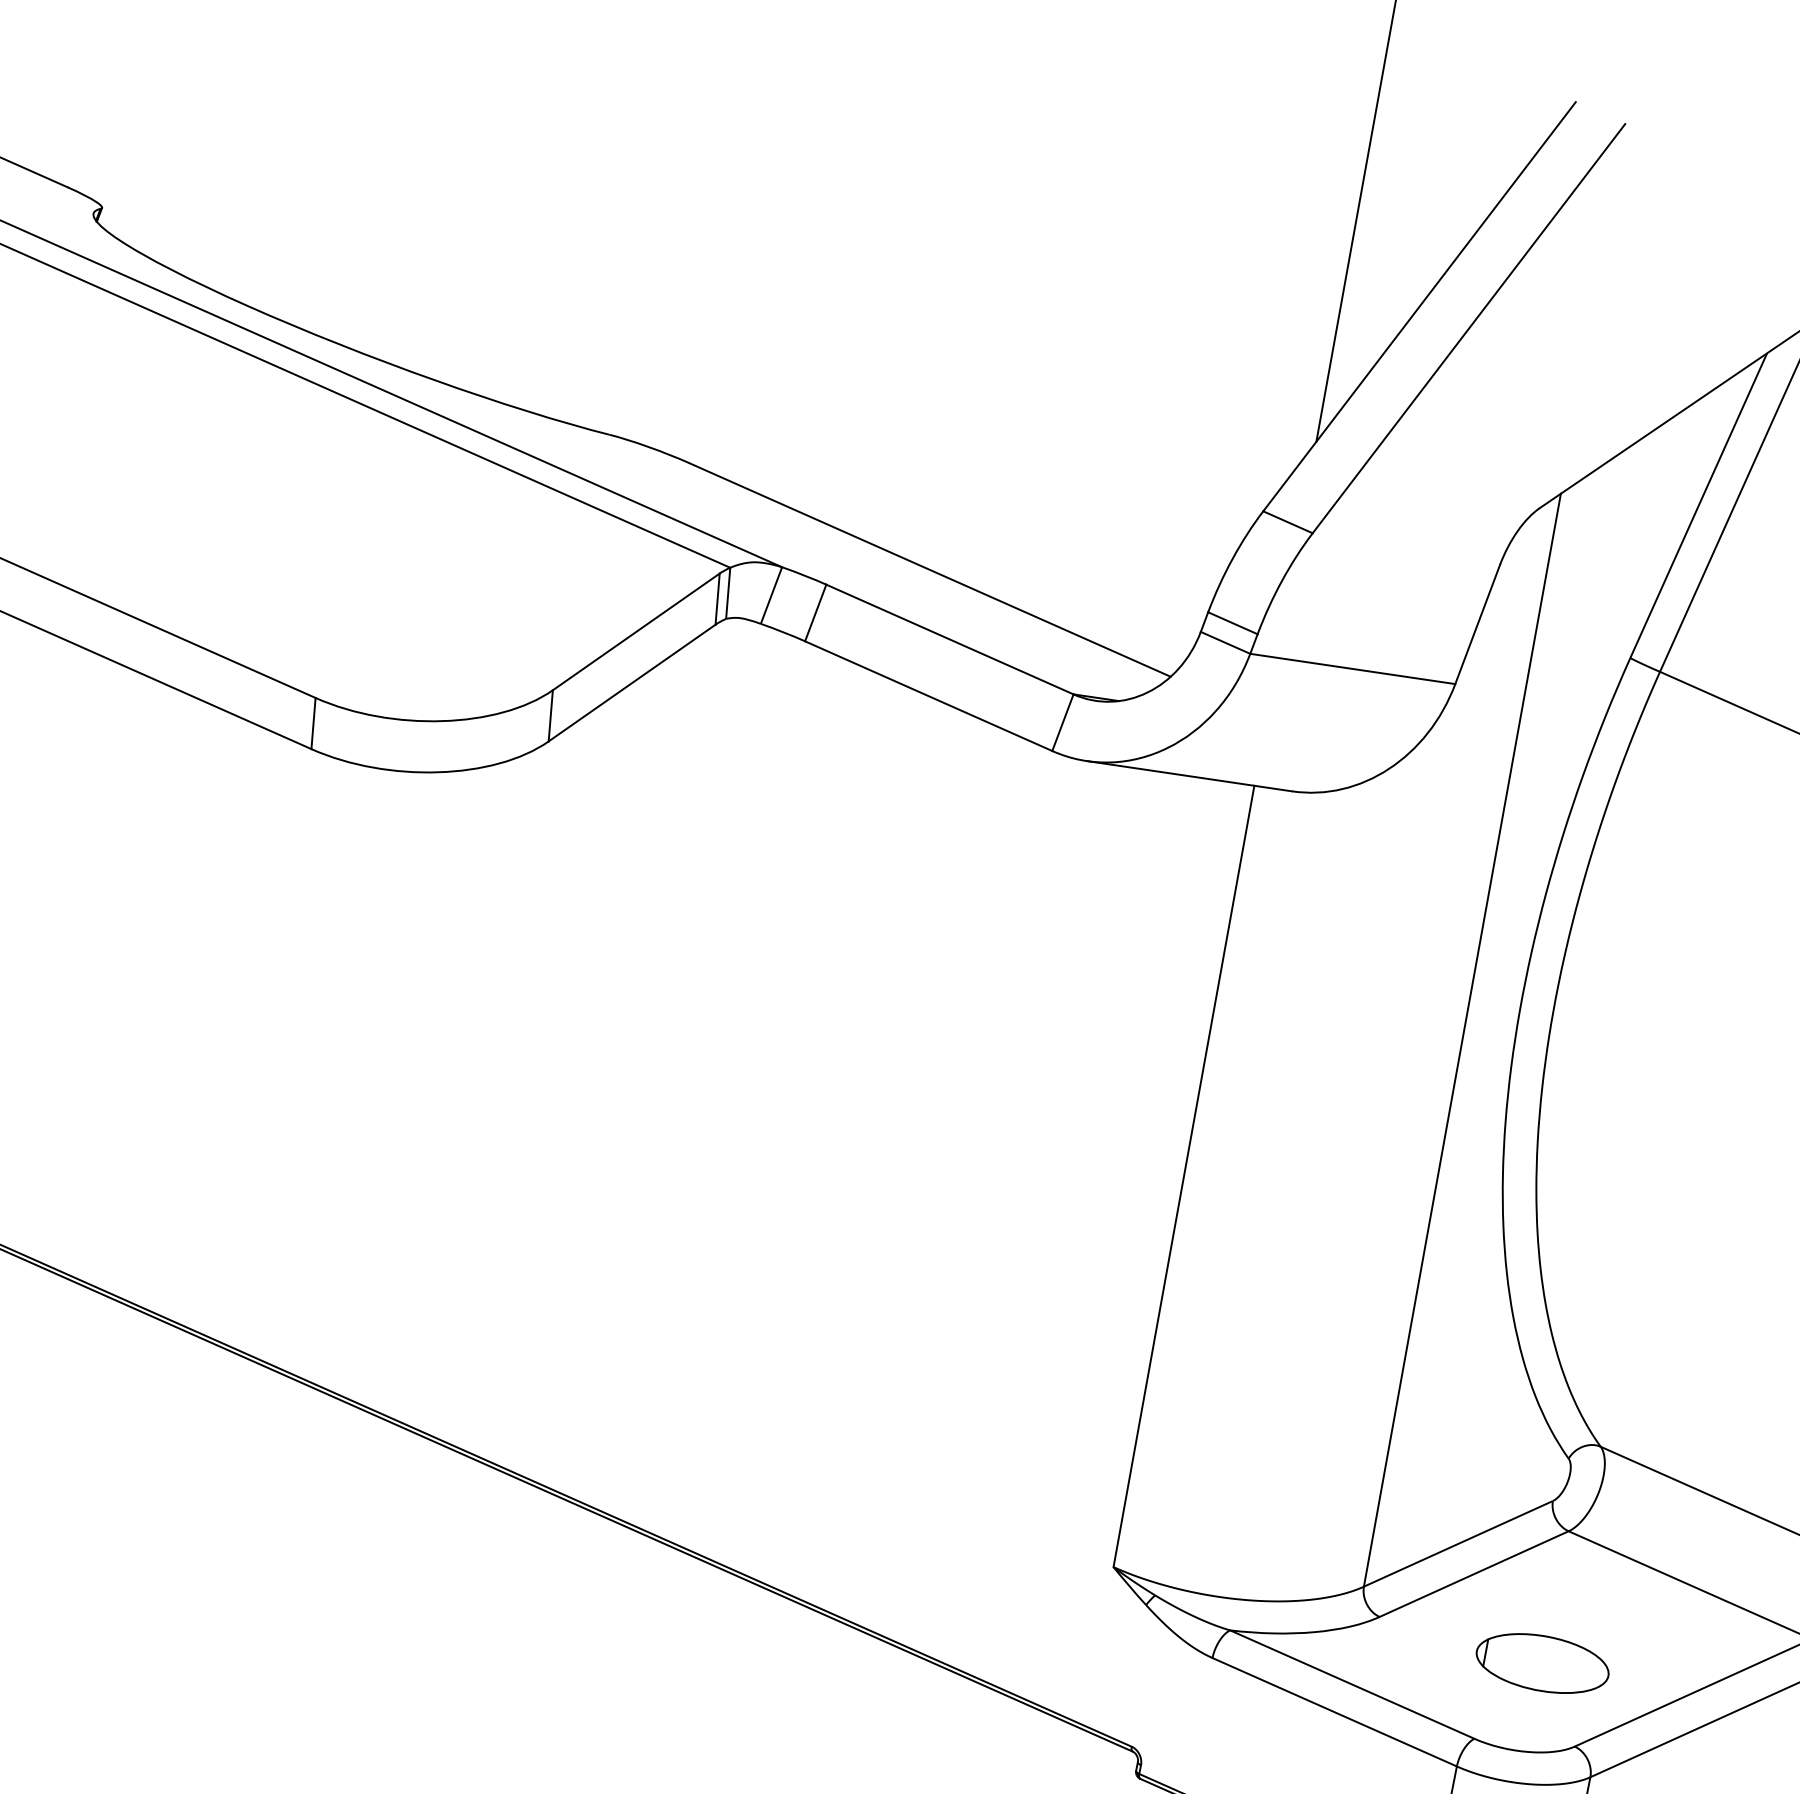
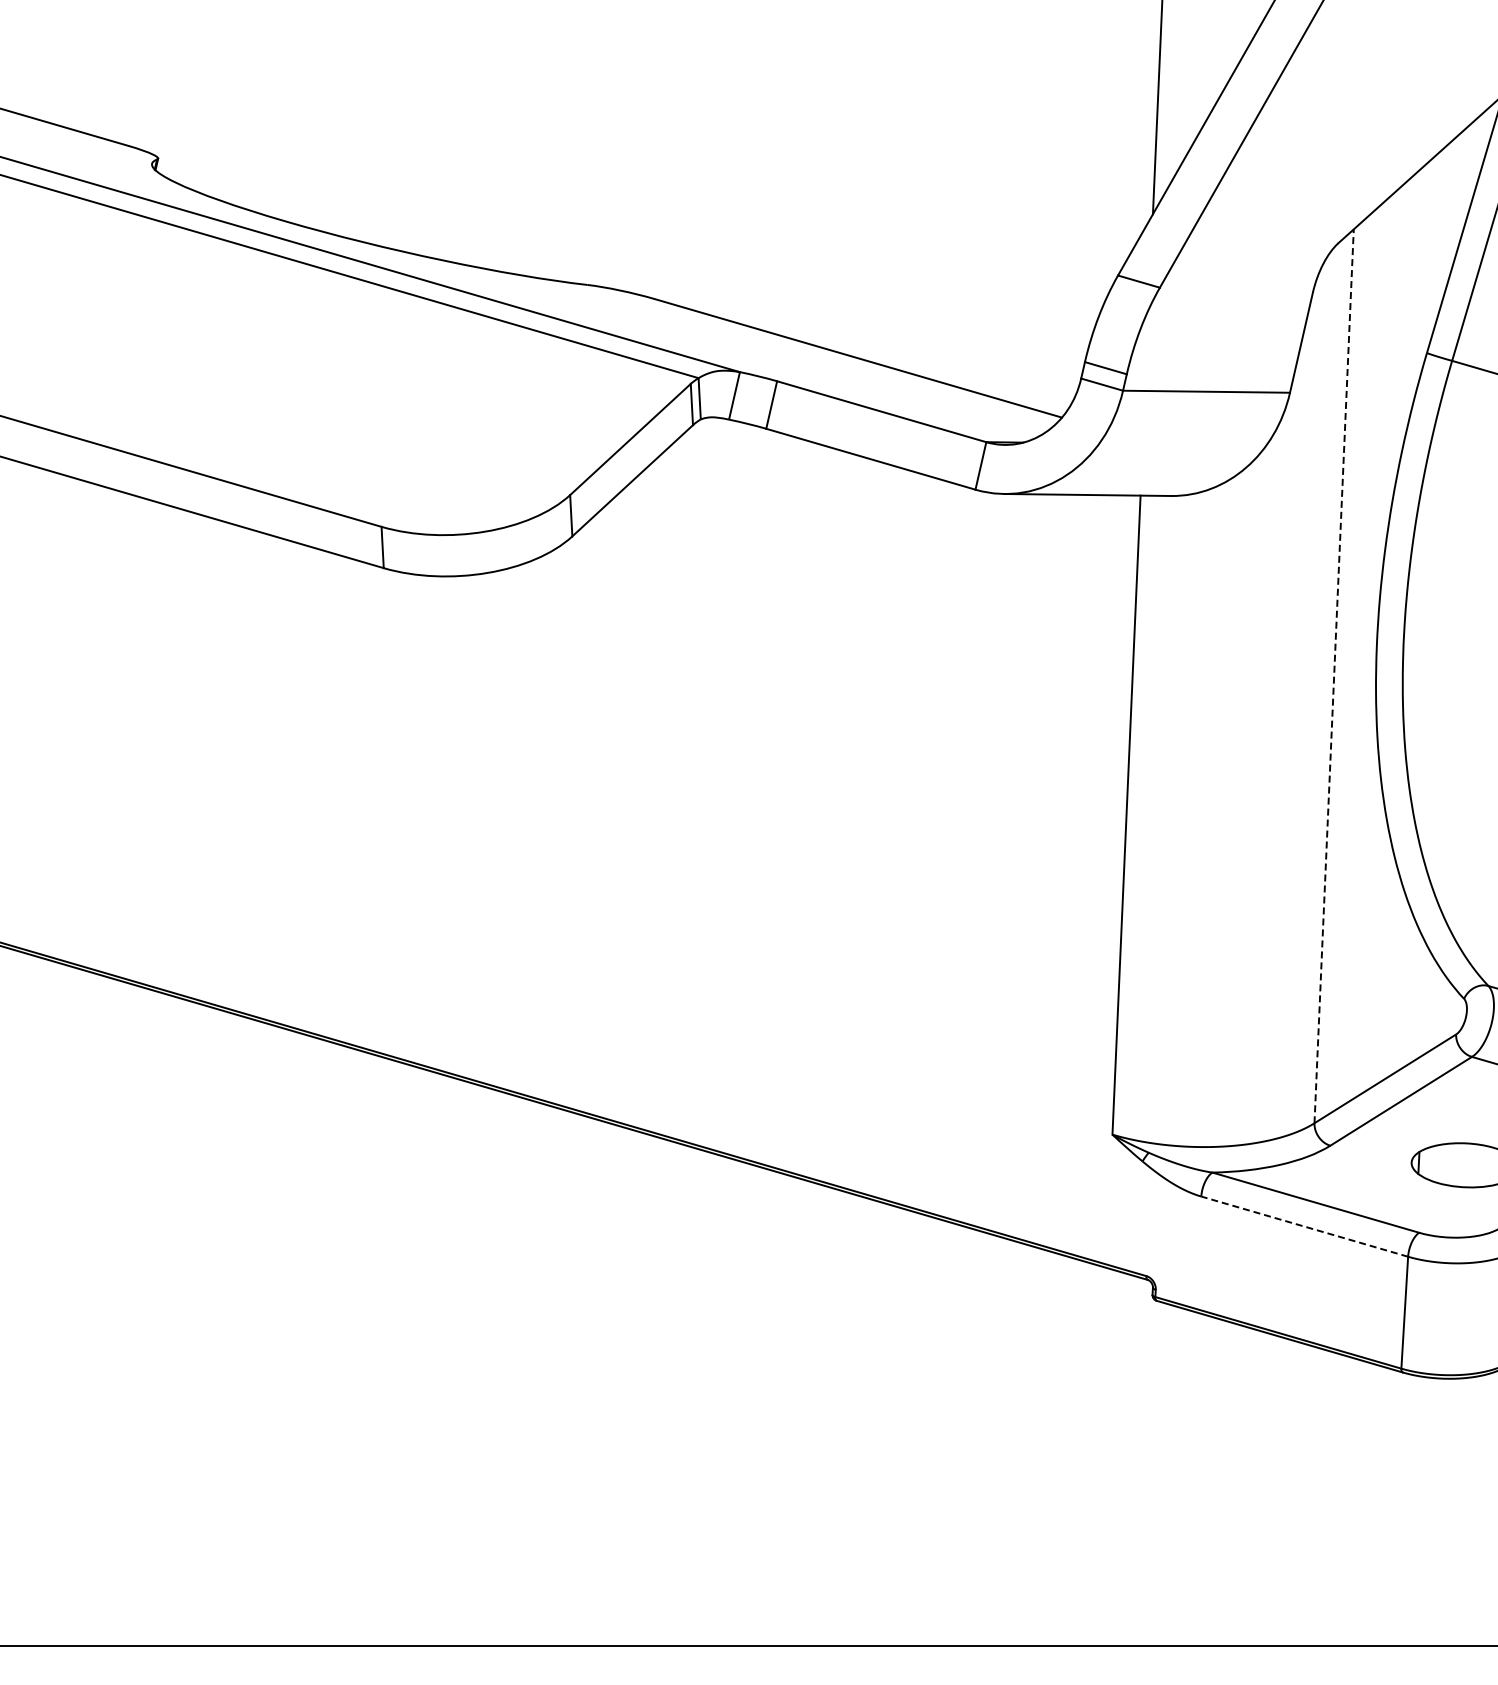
line: (1462, 1039) -> (1334, 675), solid -> dashed
line: (1334, 1712) -> (1304, 1226), solid -> dashed

